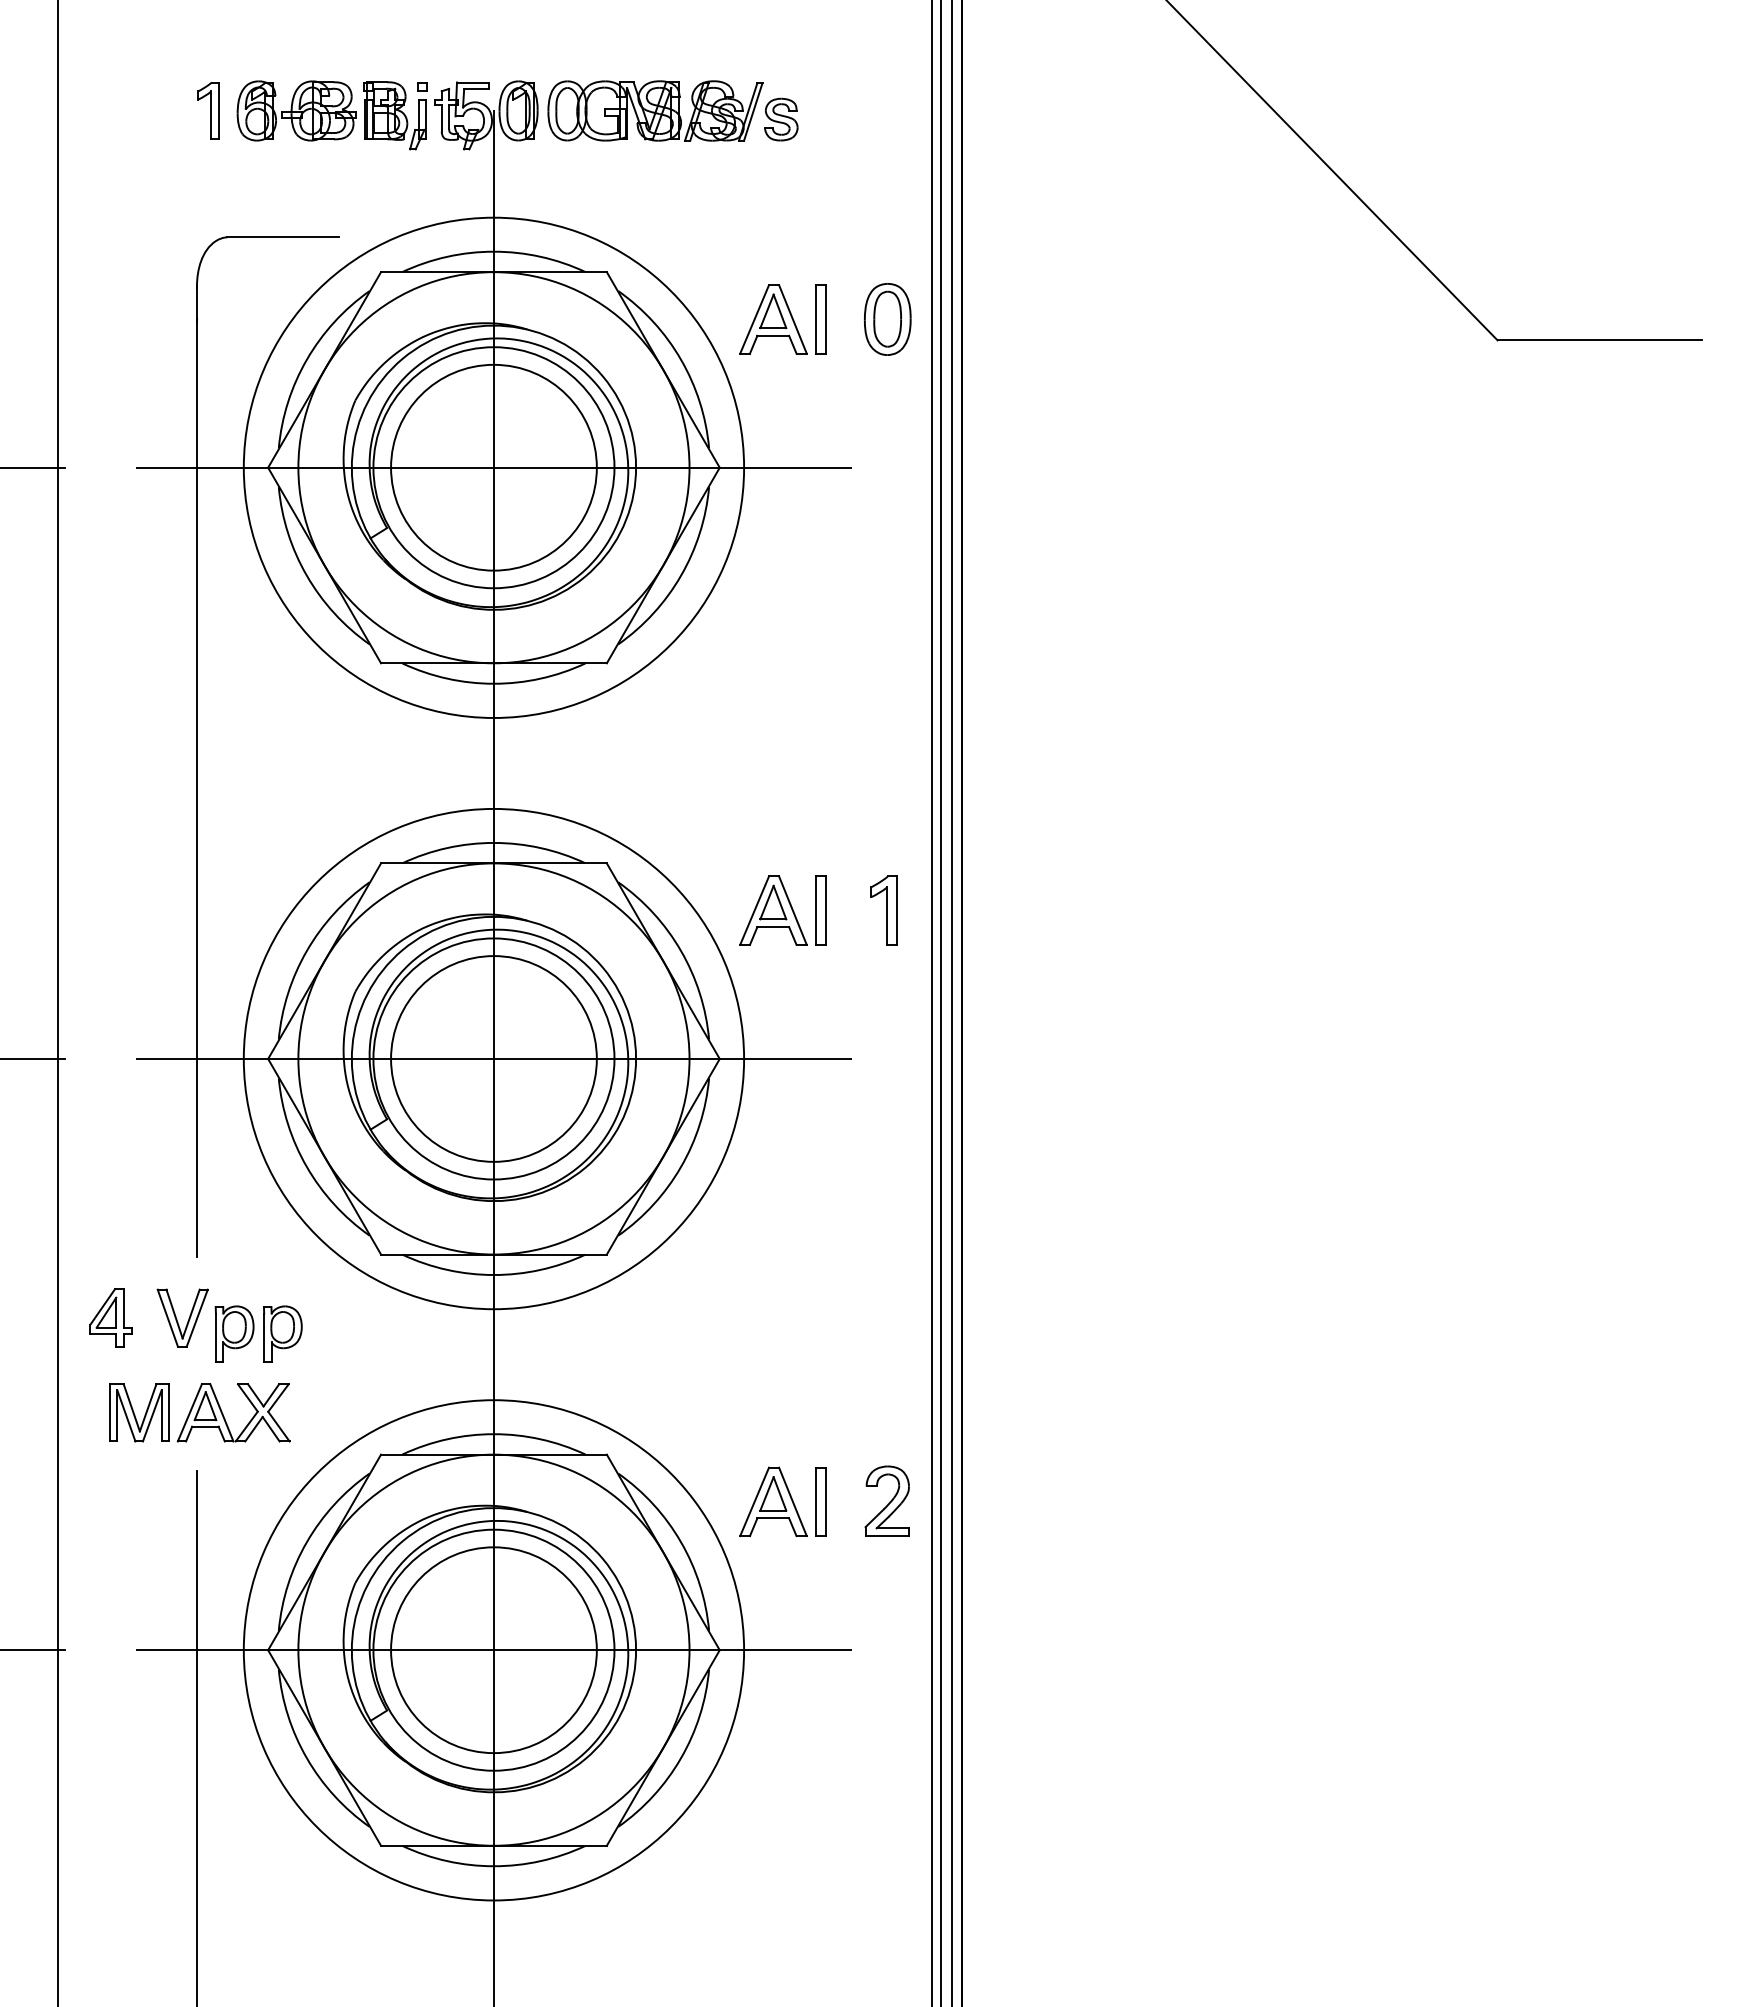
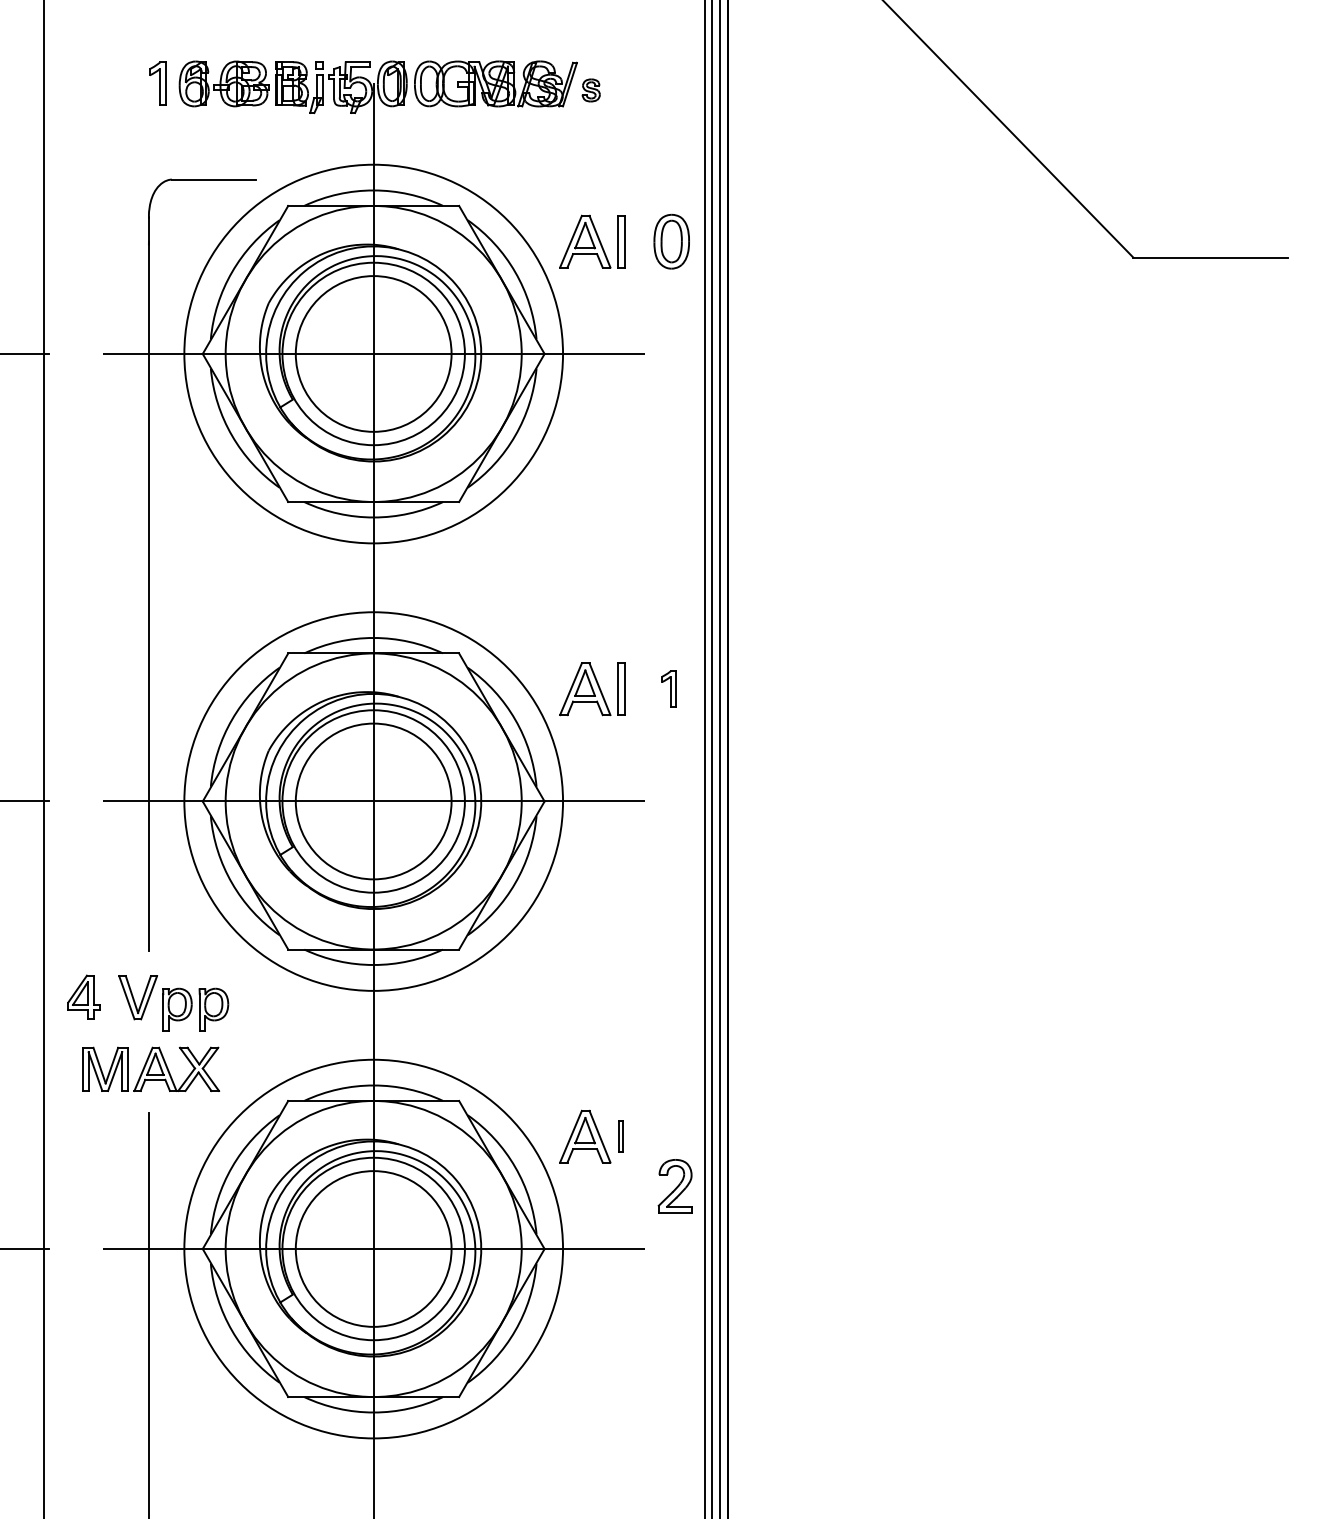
part: (781, 119) -> (591, 90), size x0.7
part: (883, 910) -> (668, 689), size x0.7
part: (886, 1500) -> (674, 1185), moved
part: (820, 1501) -> (620, 1136), size x0.6

